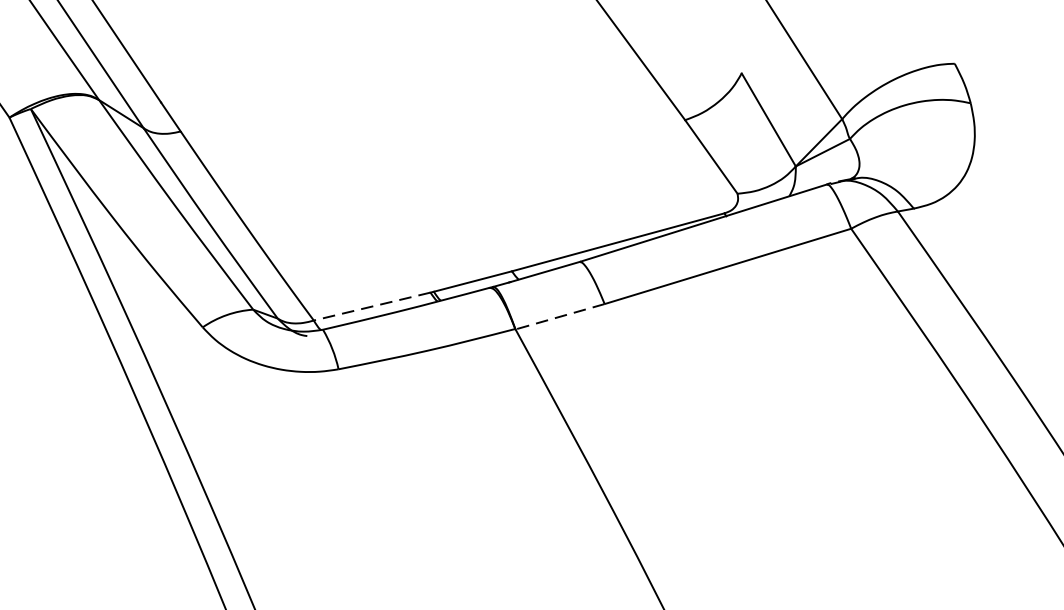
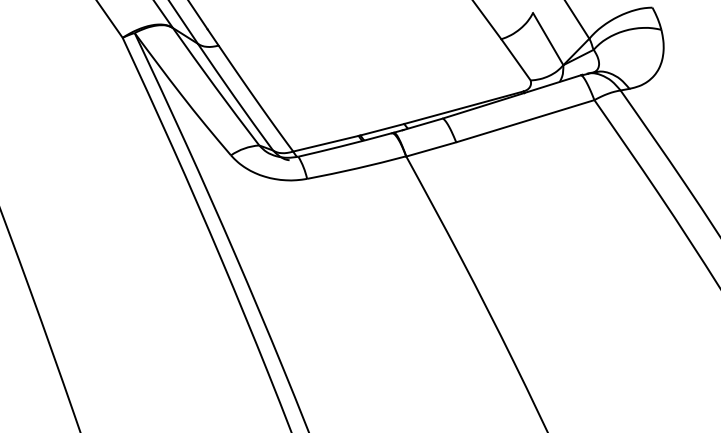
line: (371, 306) -> (325, 143), dashed -> solid
line: (560, 316) -> (431, 149), dashed -> solid

